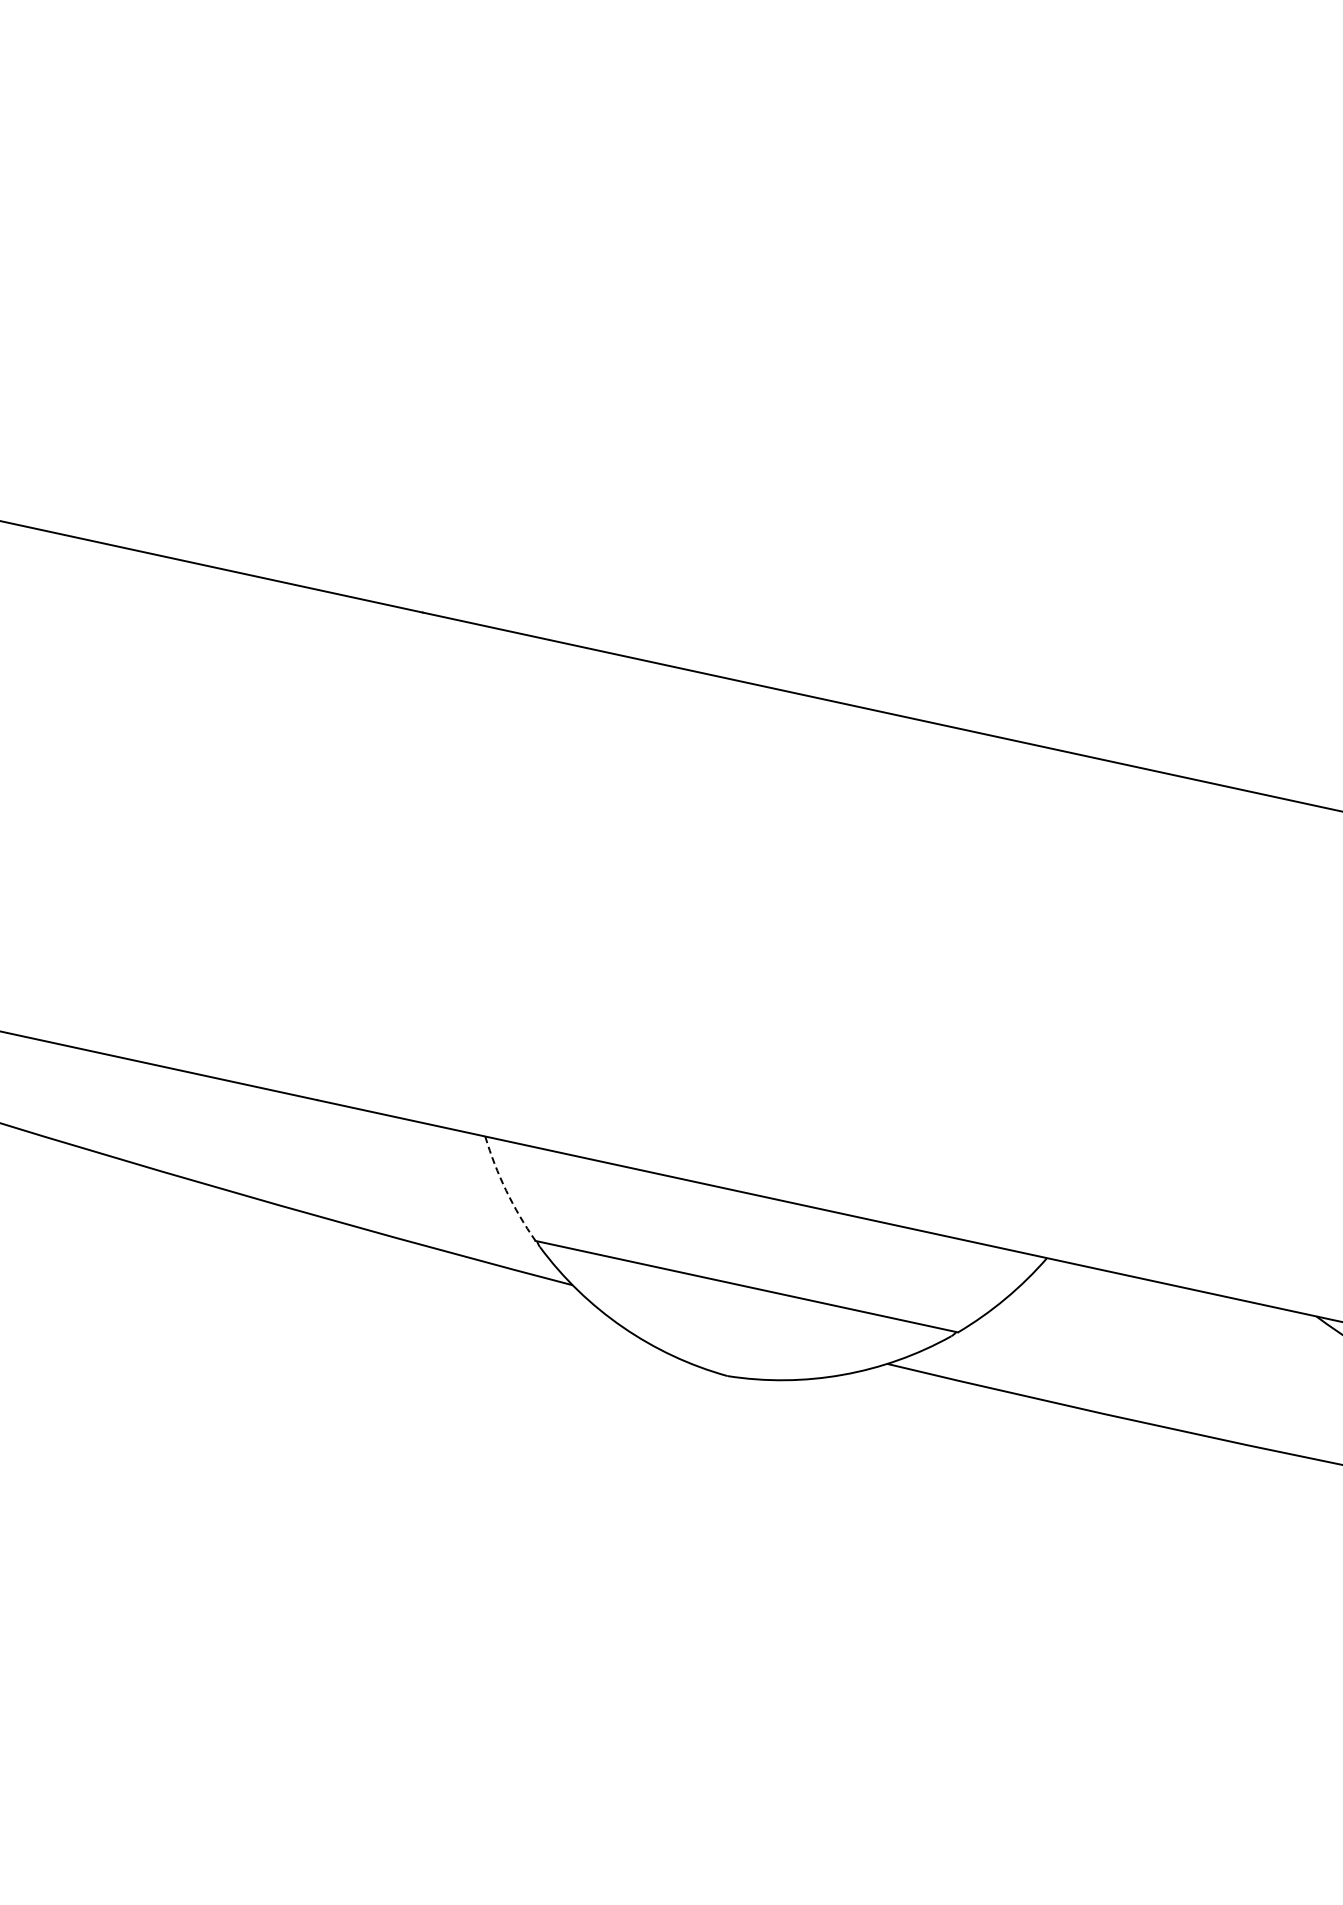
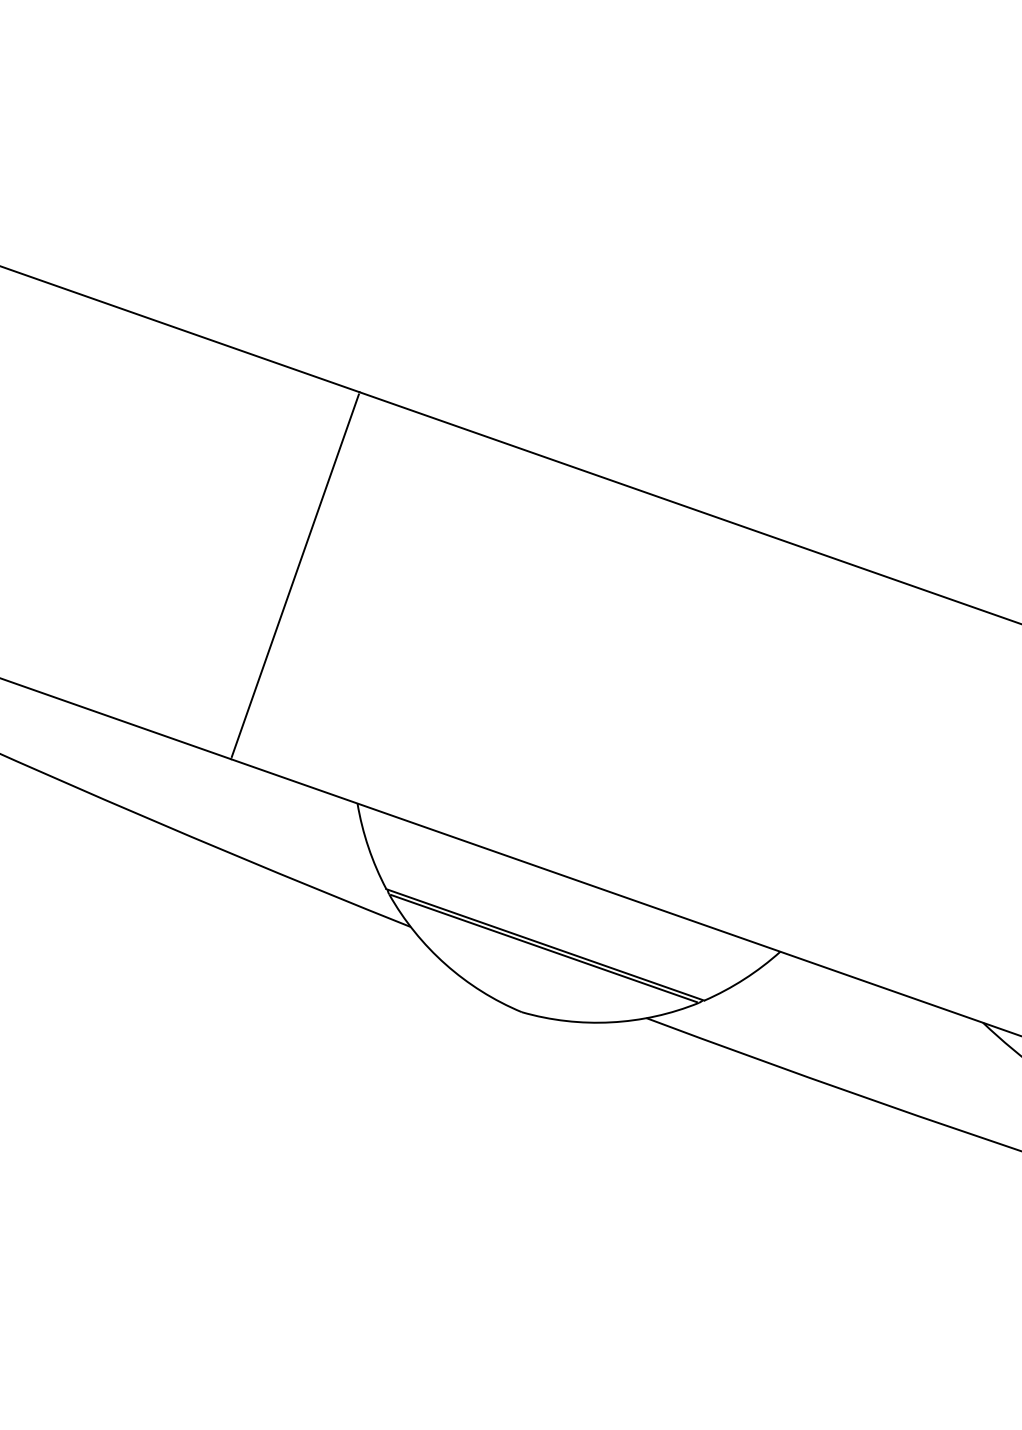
line: (369, 856) -> (294, 575), added
arc: (506, 1190) -> (368, 847), dashed -> solid
line: (745, 1291) -> (543, 948), added

